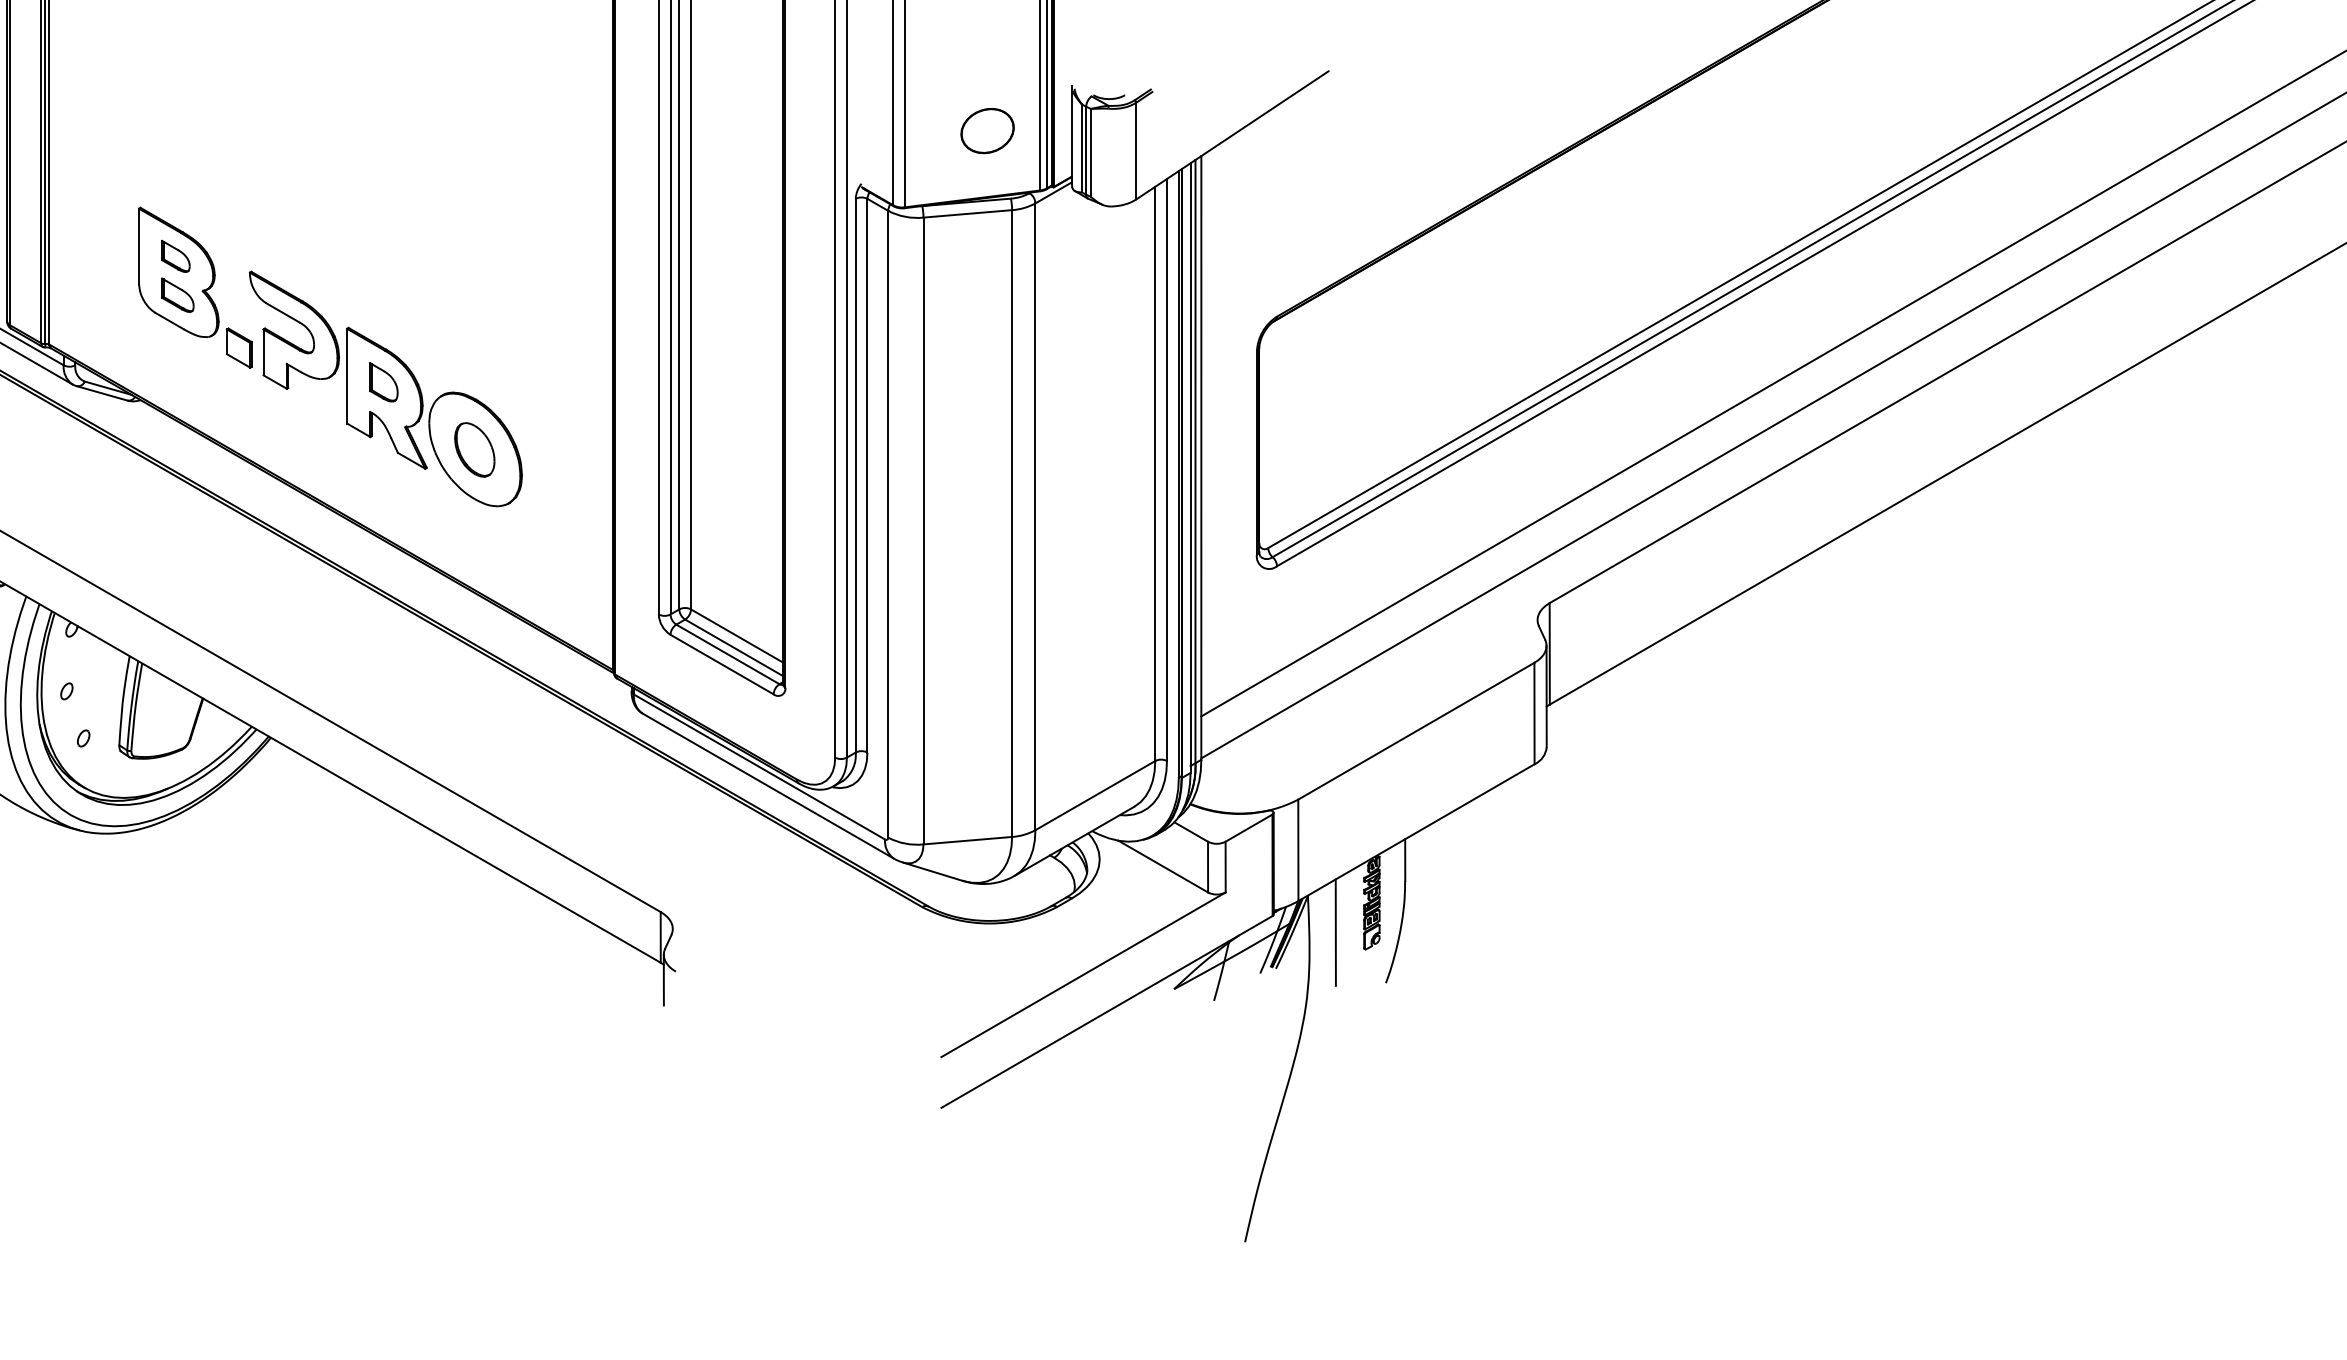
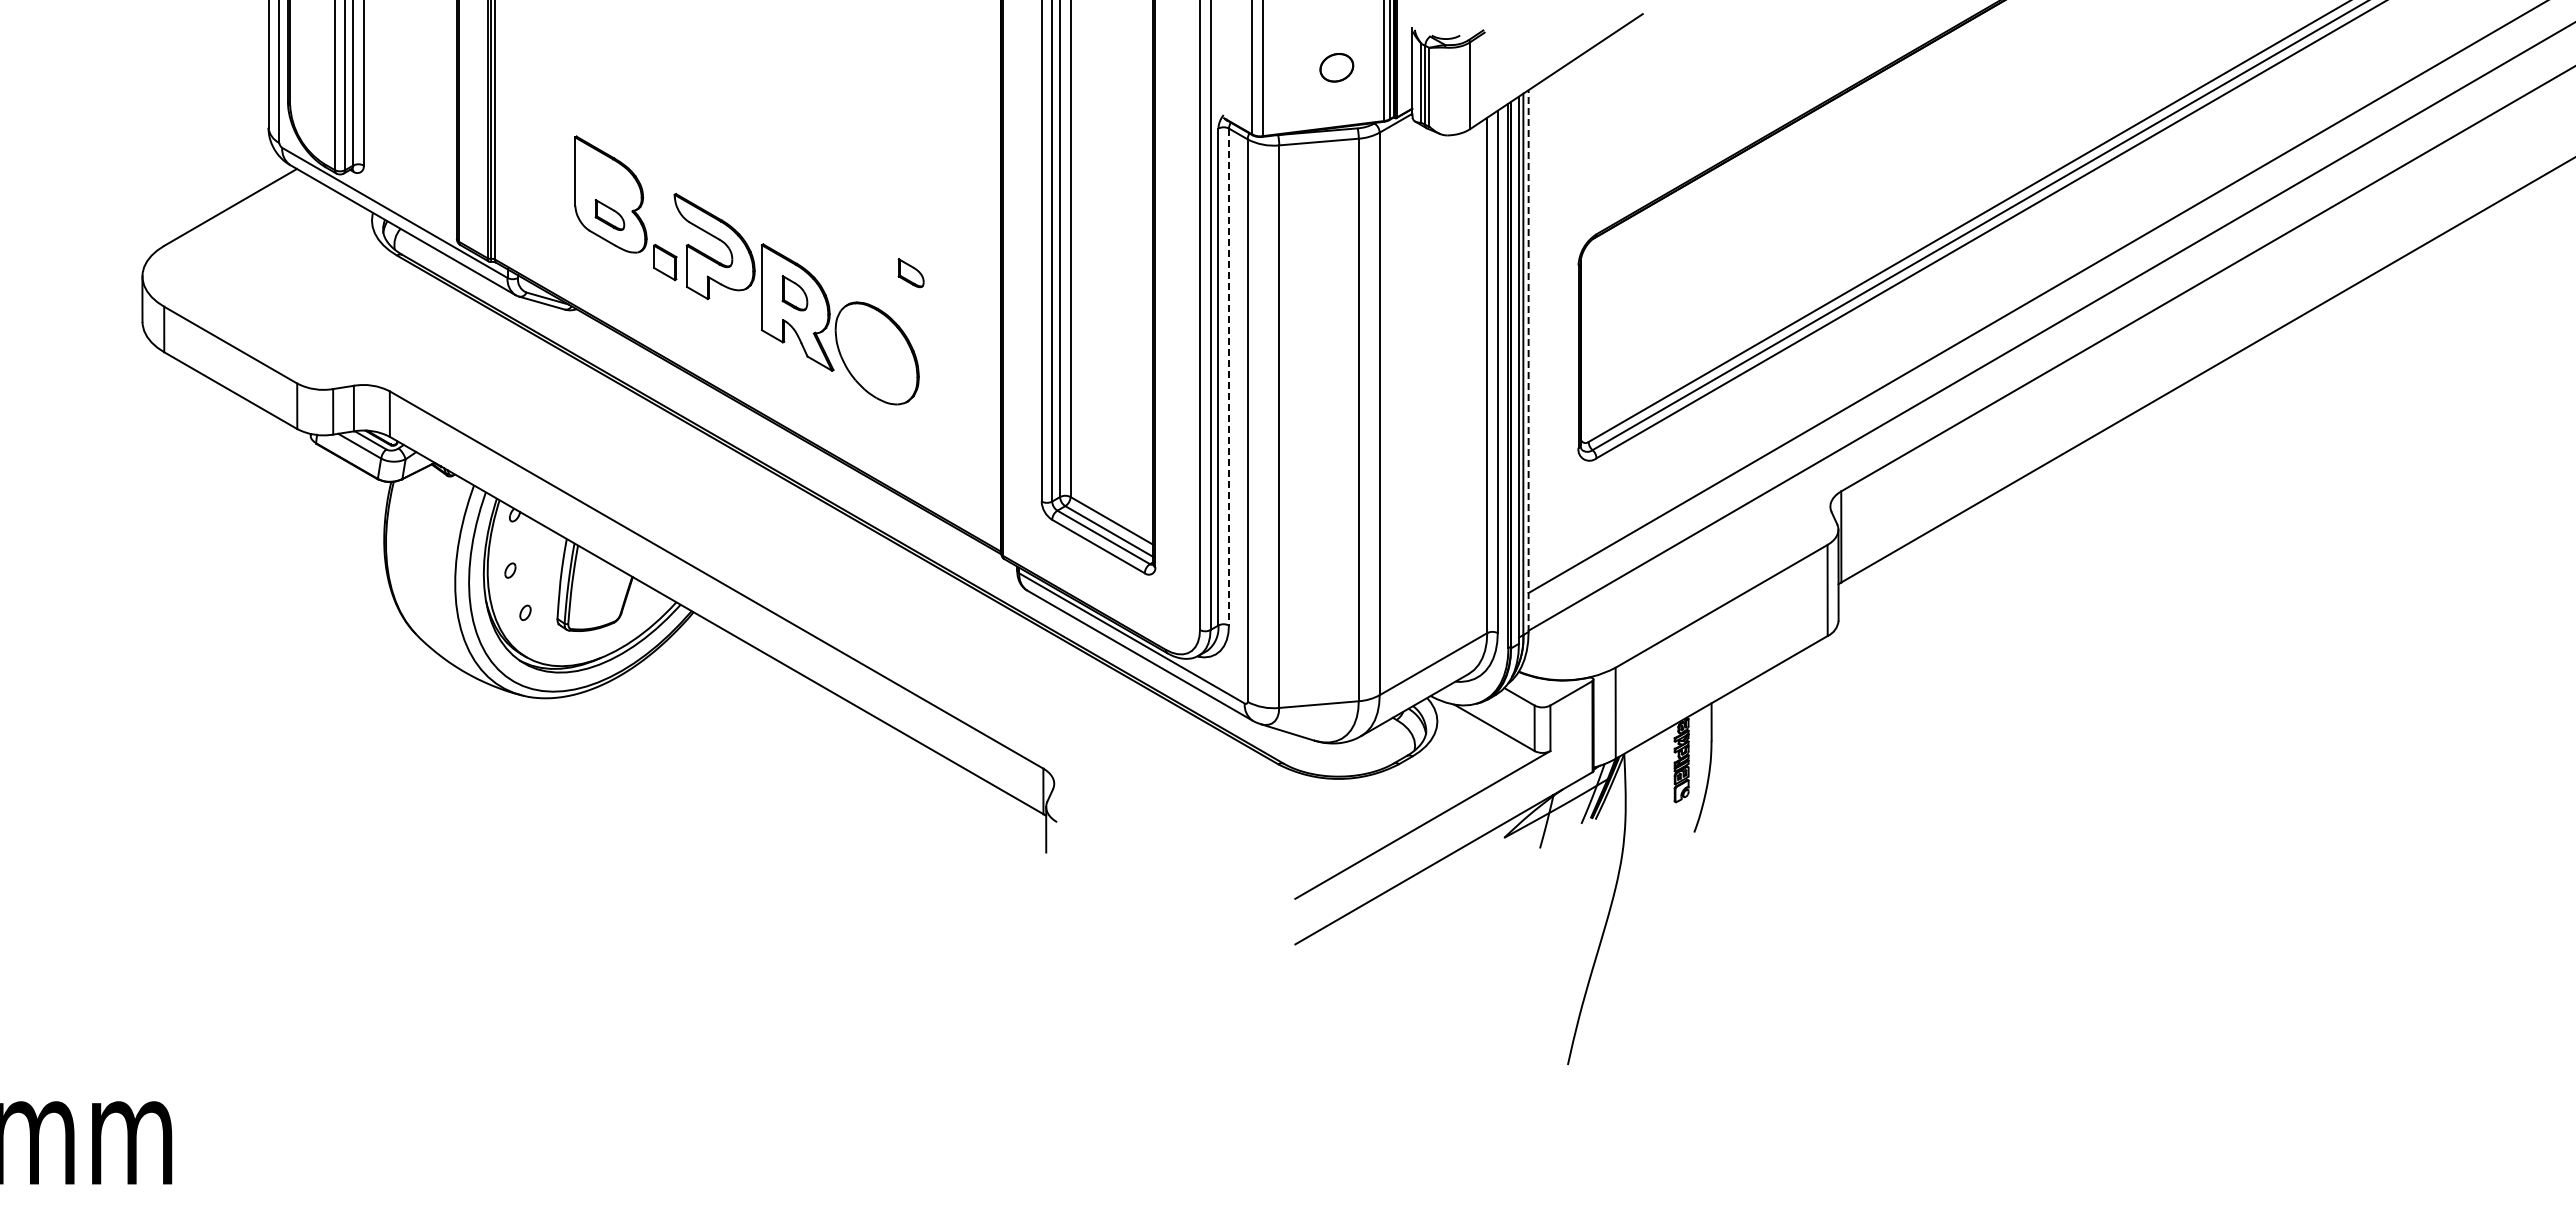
part: (987, 130) -> (1336, 67), size x0.7
part: (175, 256) -> (910, 273), moved
part: (474, 449) -> (876, 353), removed
line: (1201, 458) -> (1528, 361), solid -> dashed
line: (866, 476) -> (1228, 377), solid -> dashed
line: (1336, 931) -> (1649, 786), removed

